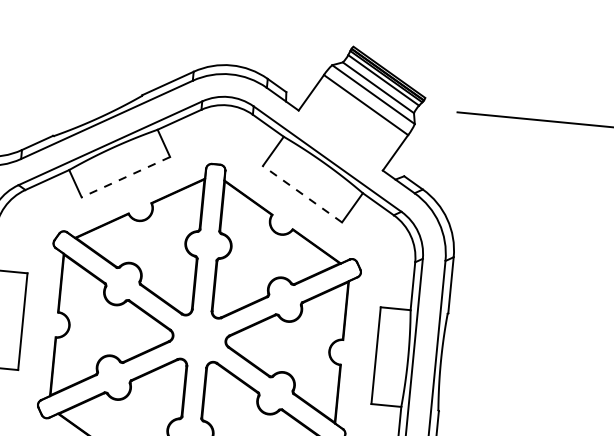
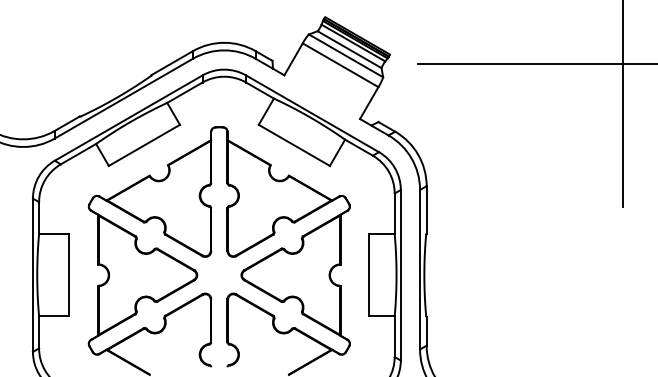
line: (124, 177) -> (143, 145), dashed -> solid
line: (301, 194) -> (293, 145), dashed -> solid

